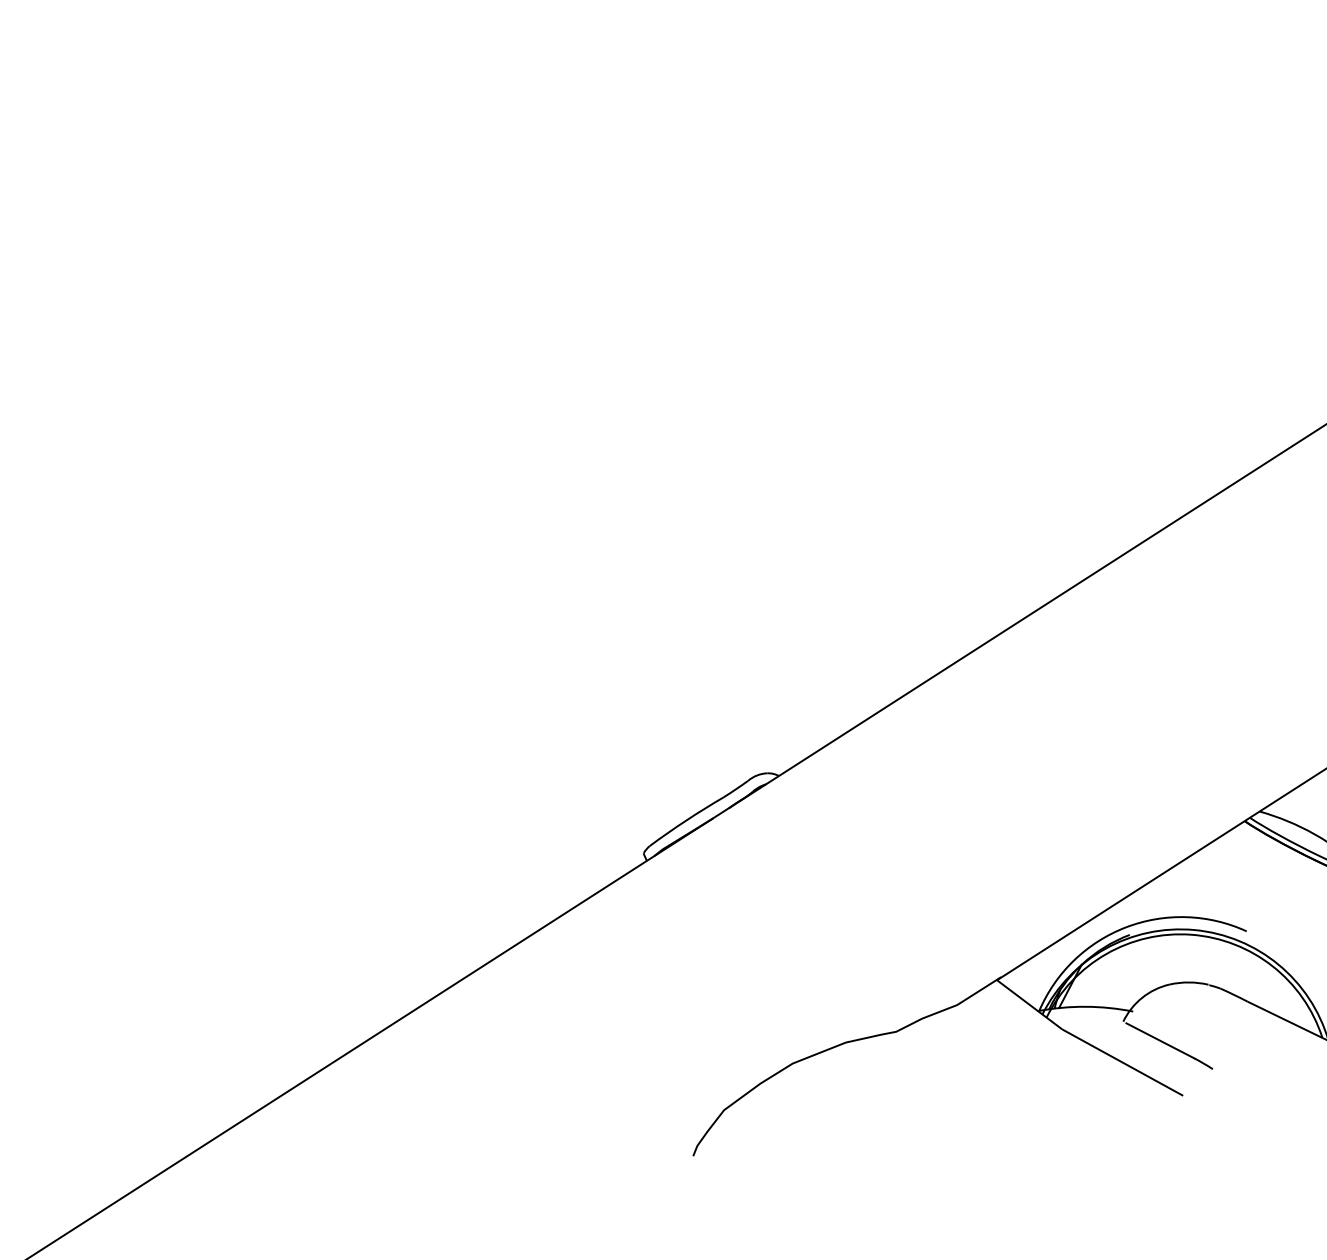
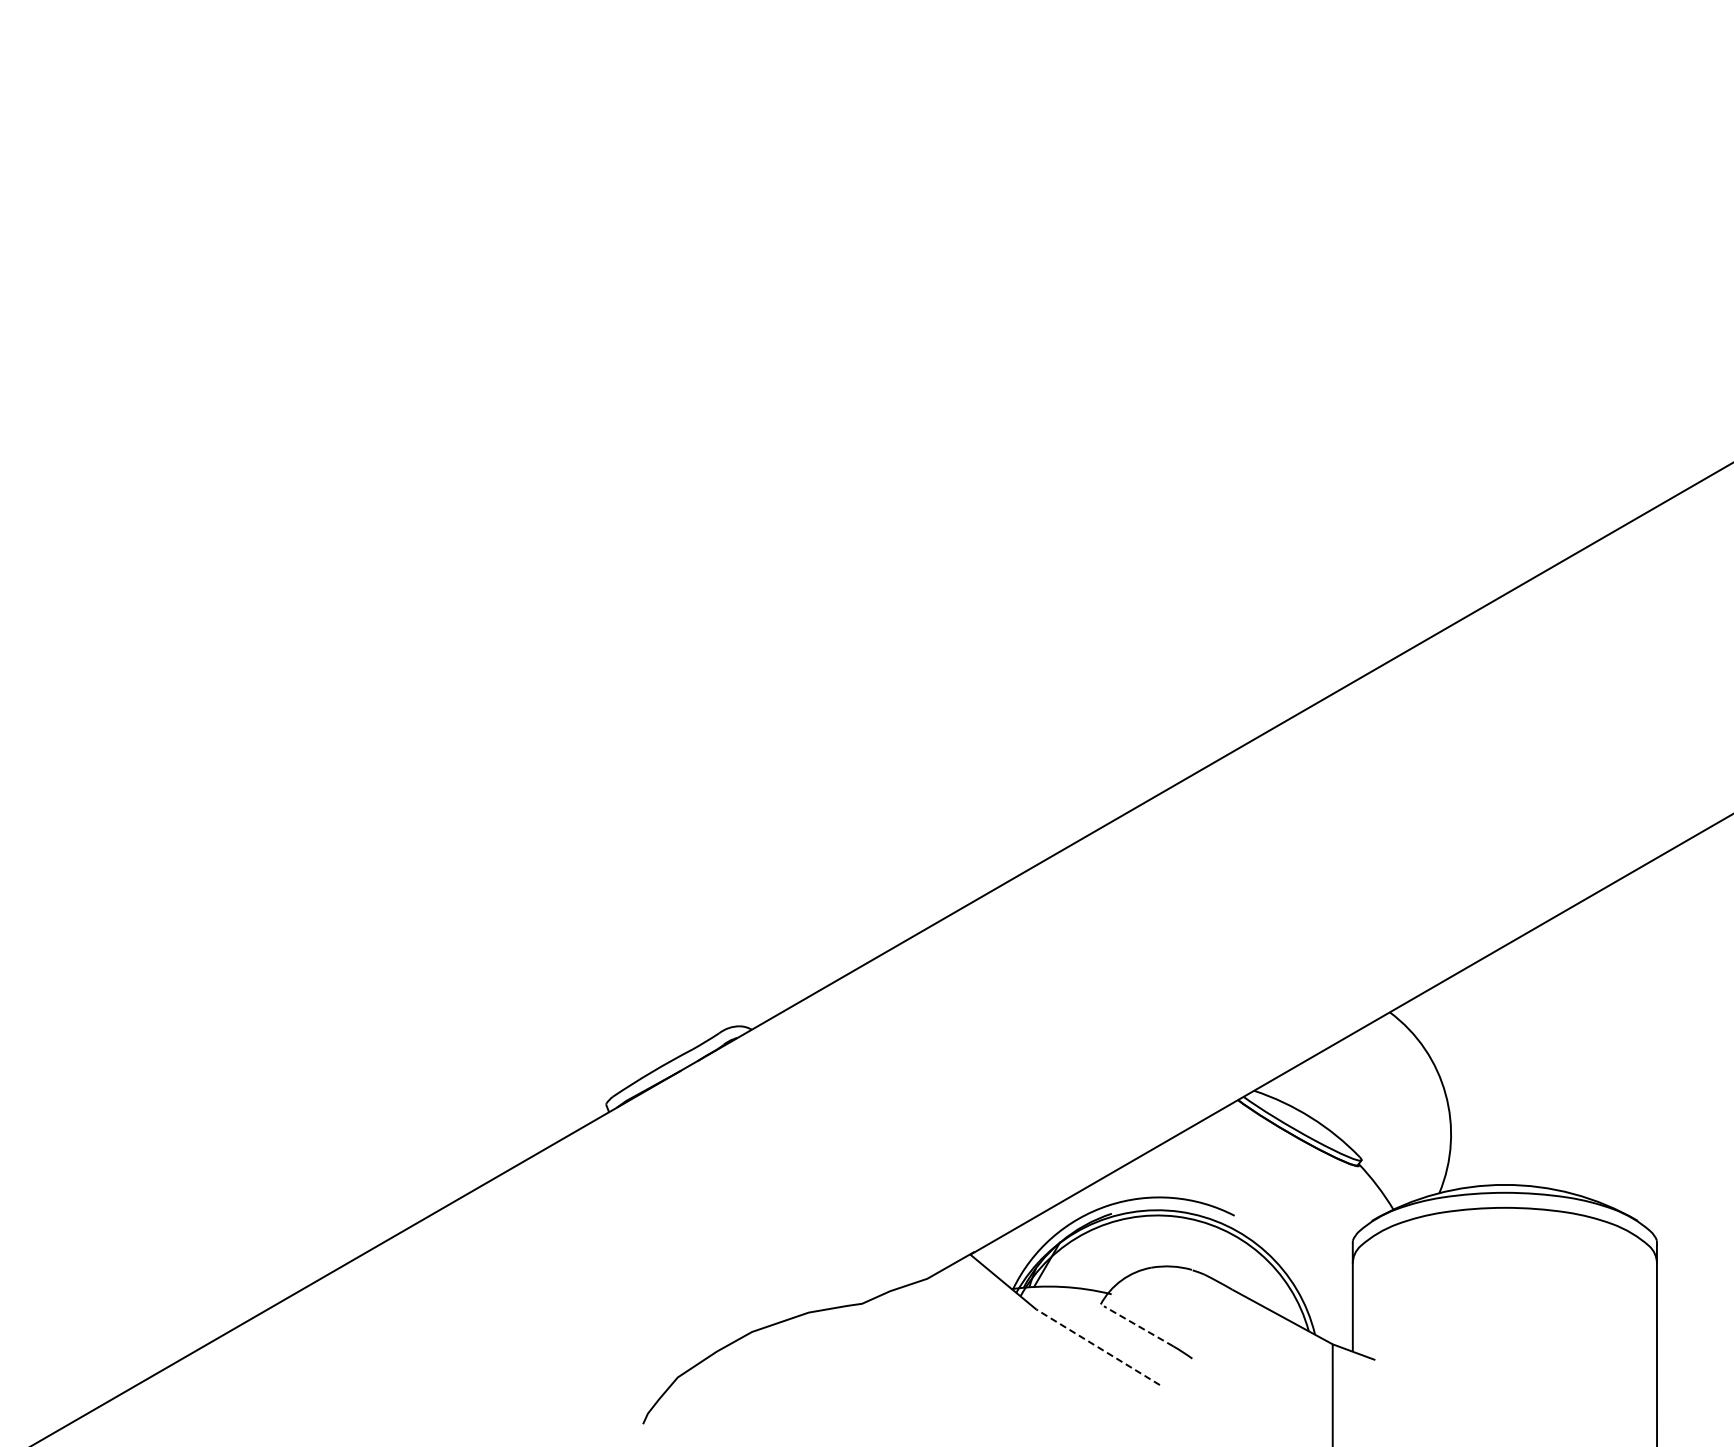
line: (1160, 1041) -> (1138, 1326), solid -> dashed
line: (1122, 1062) -> (1097, 1347), solid -> dashed

